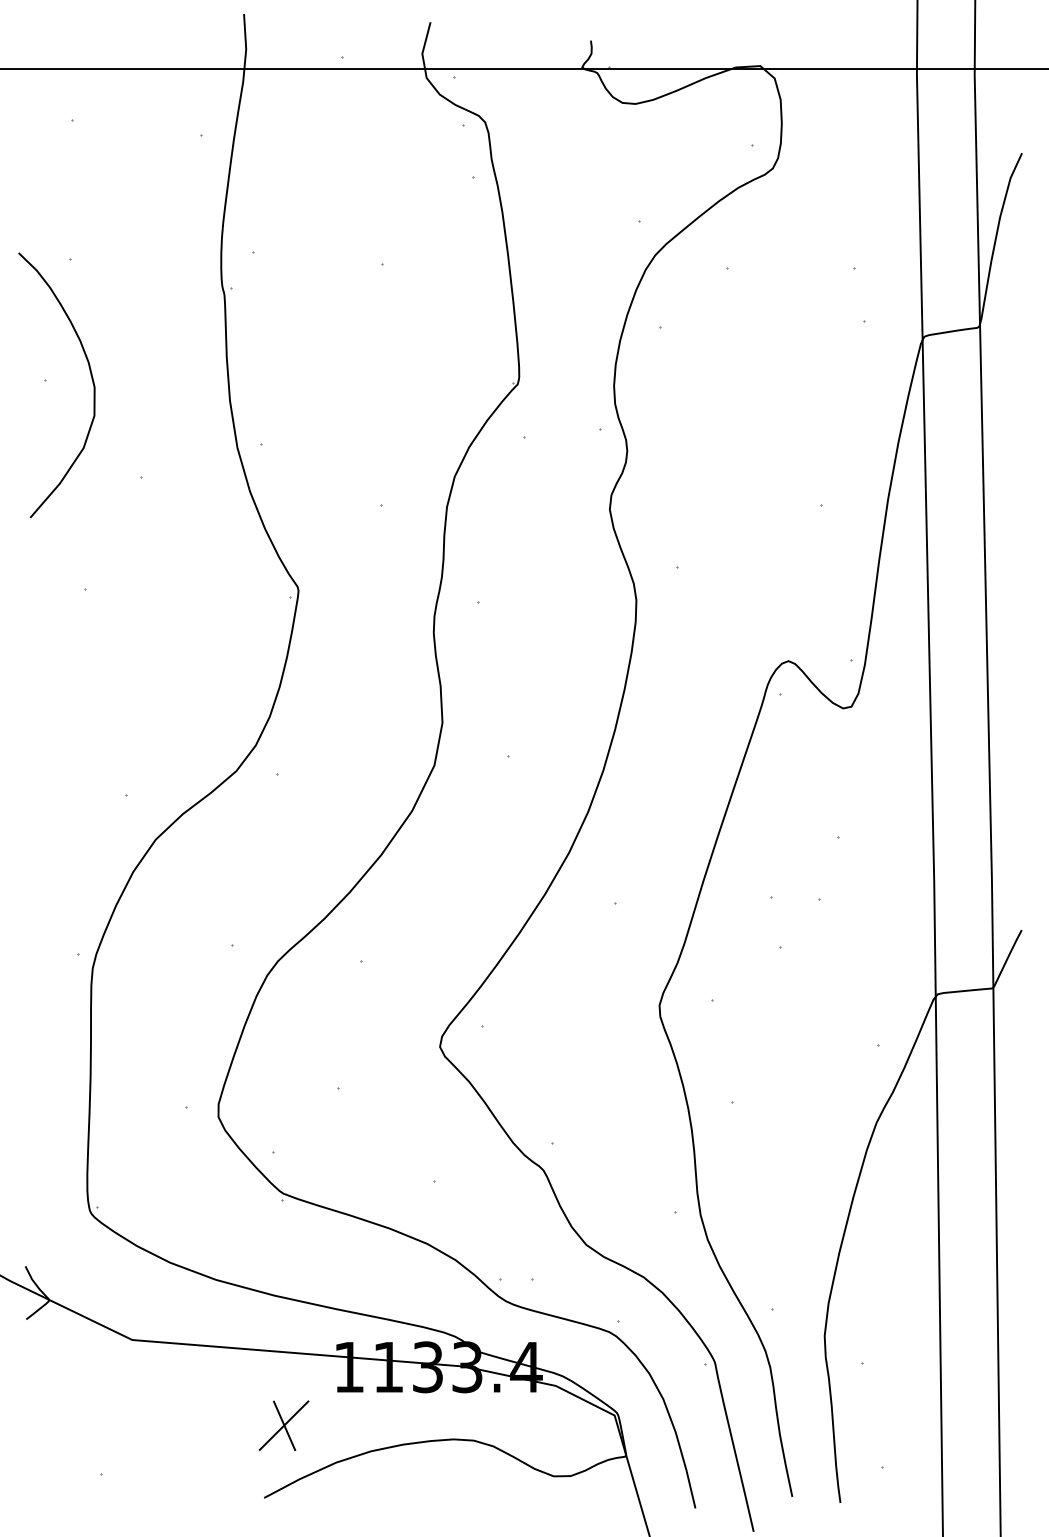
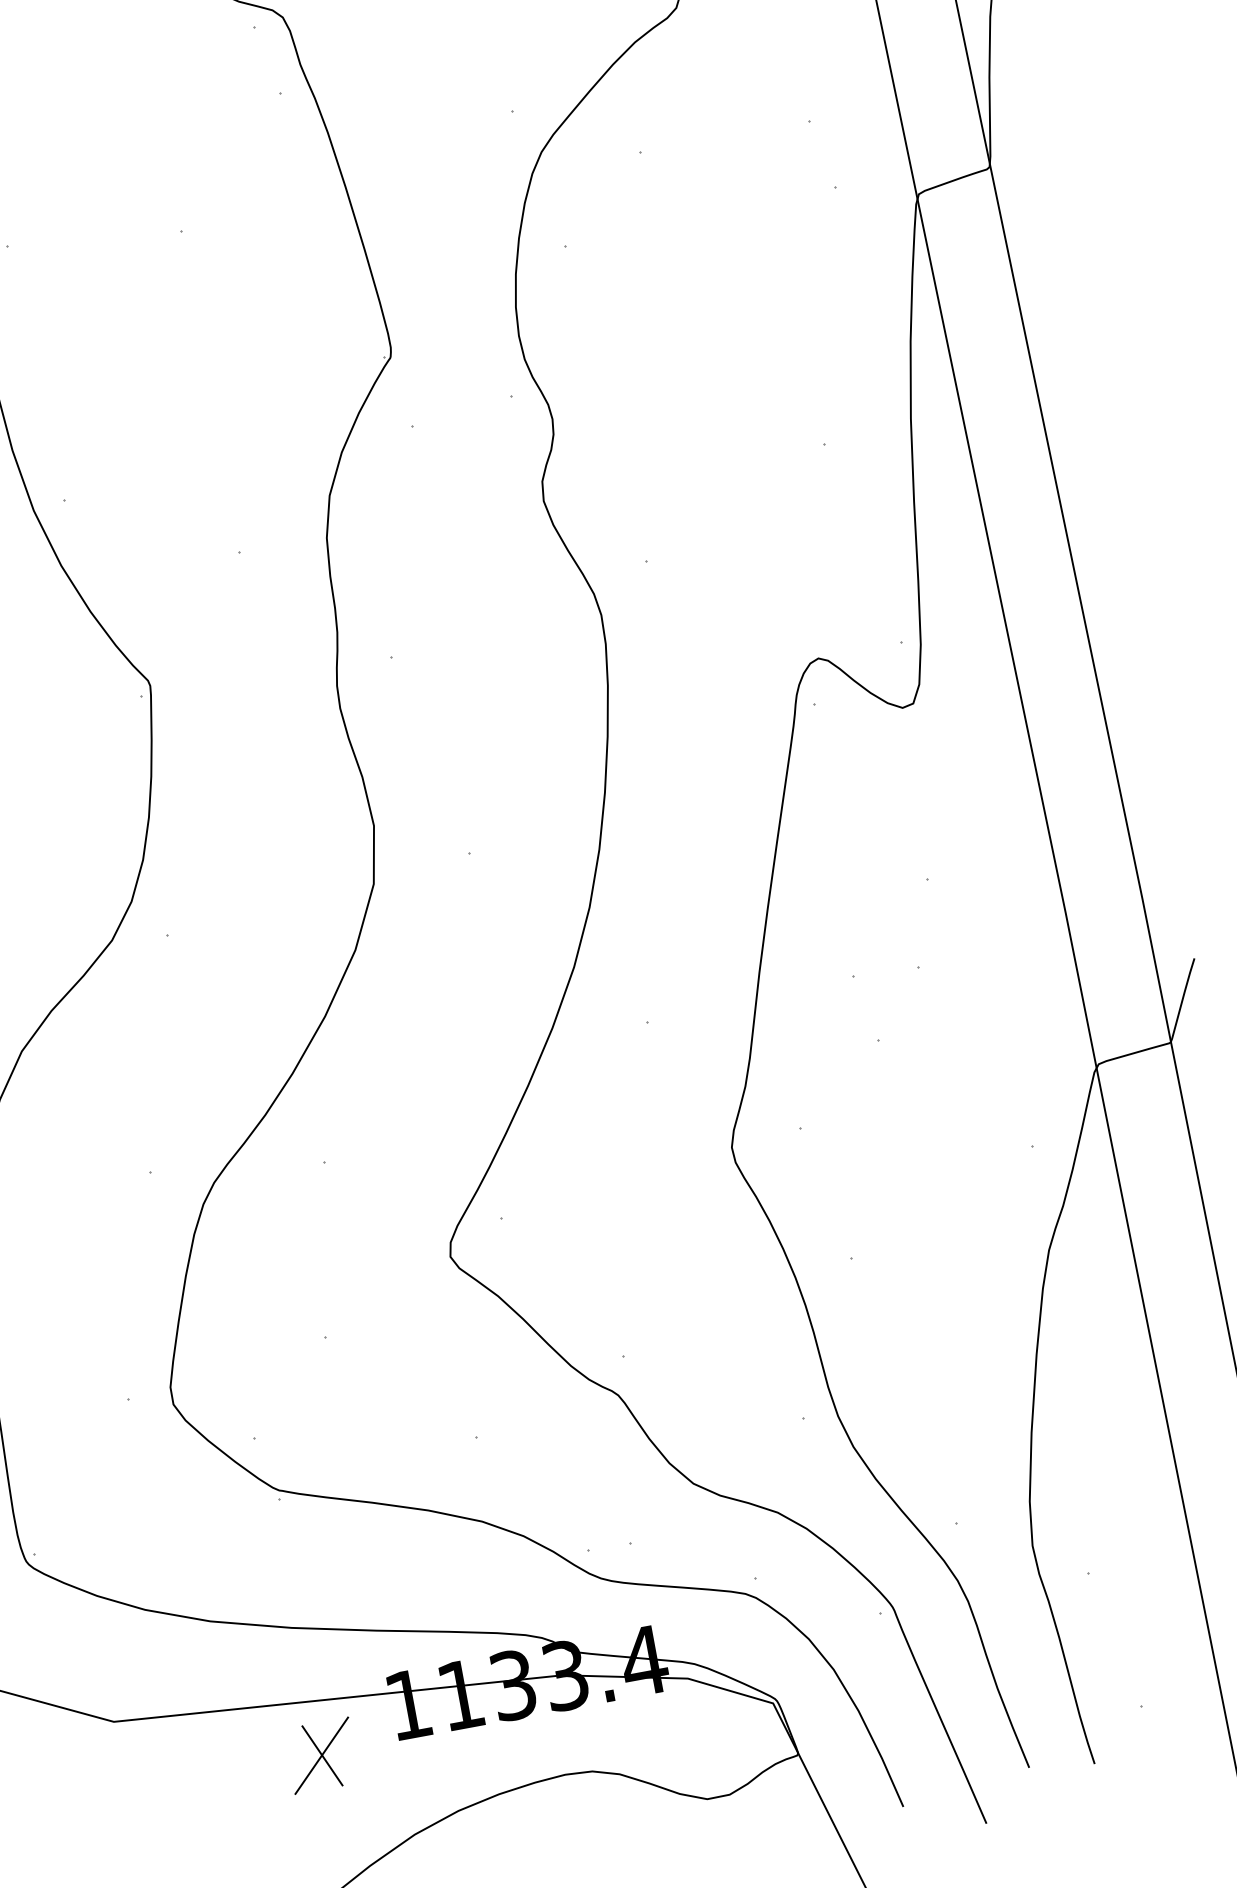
part: (283, 1425) -> (320, 1755), moved

